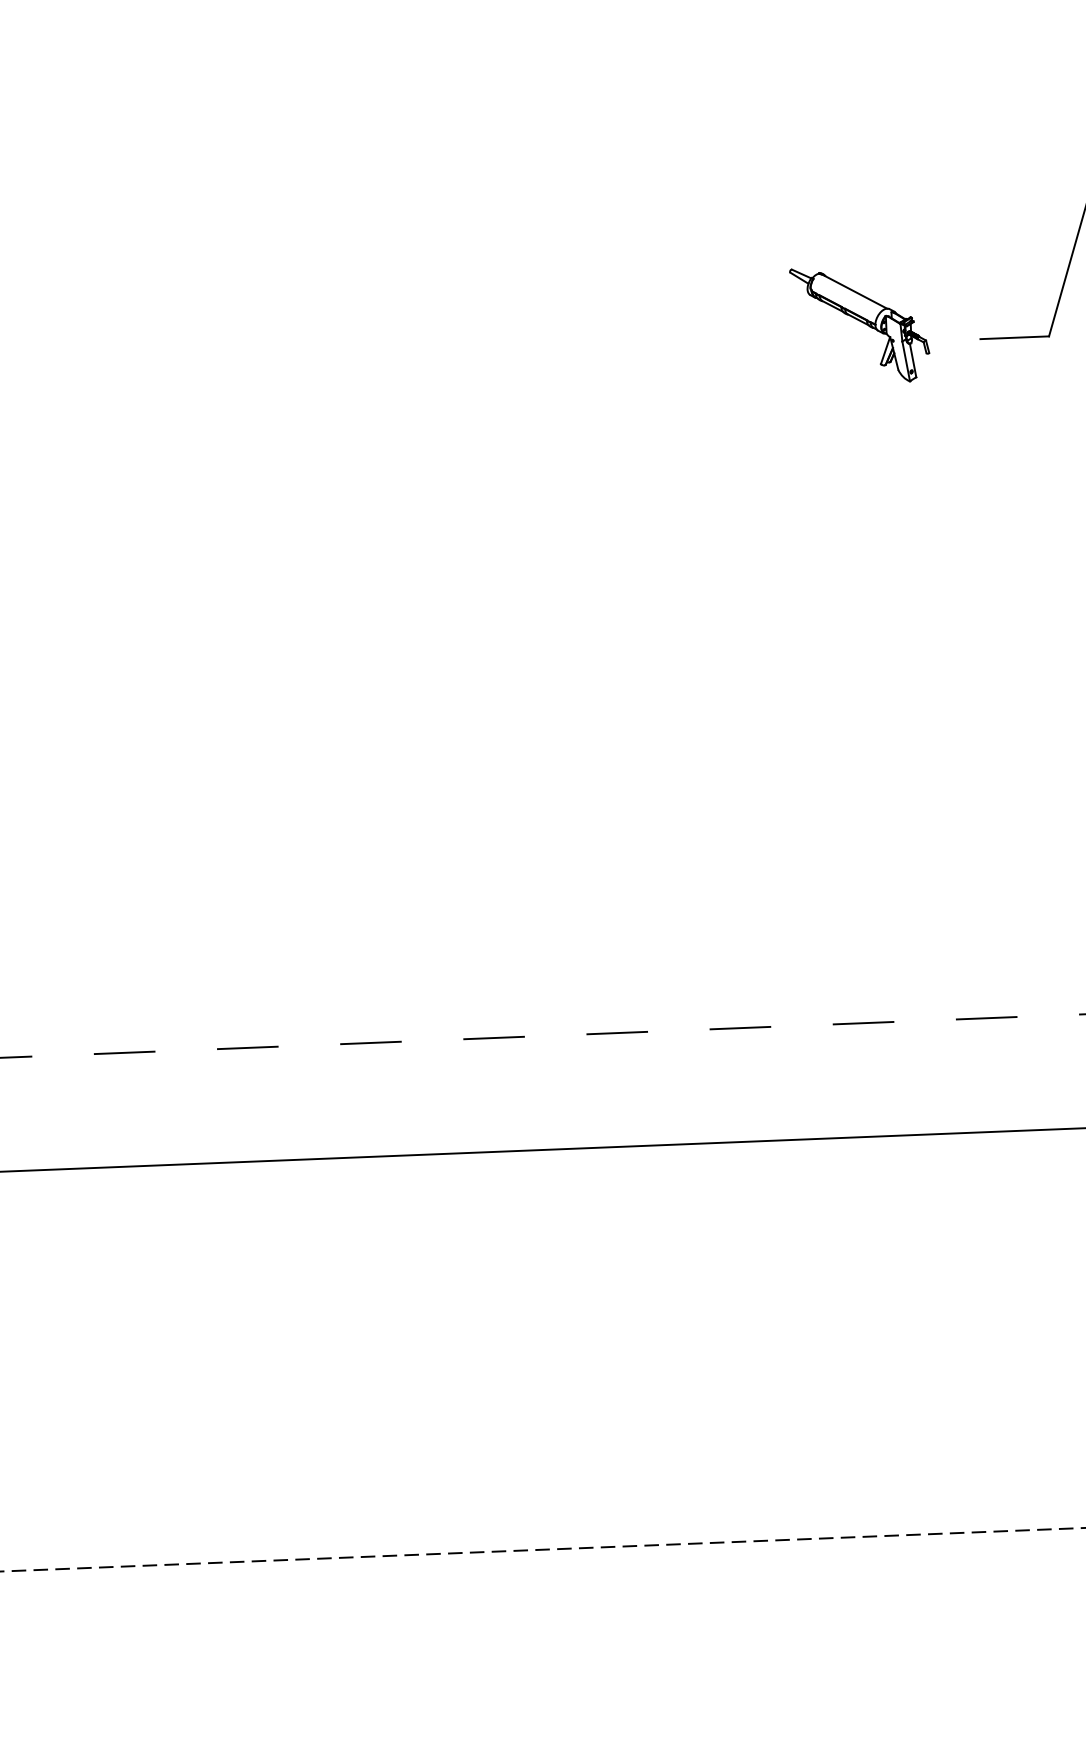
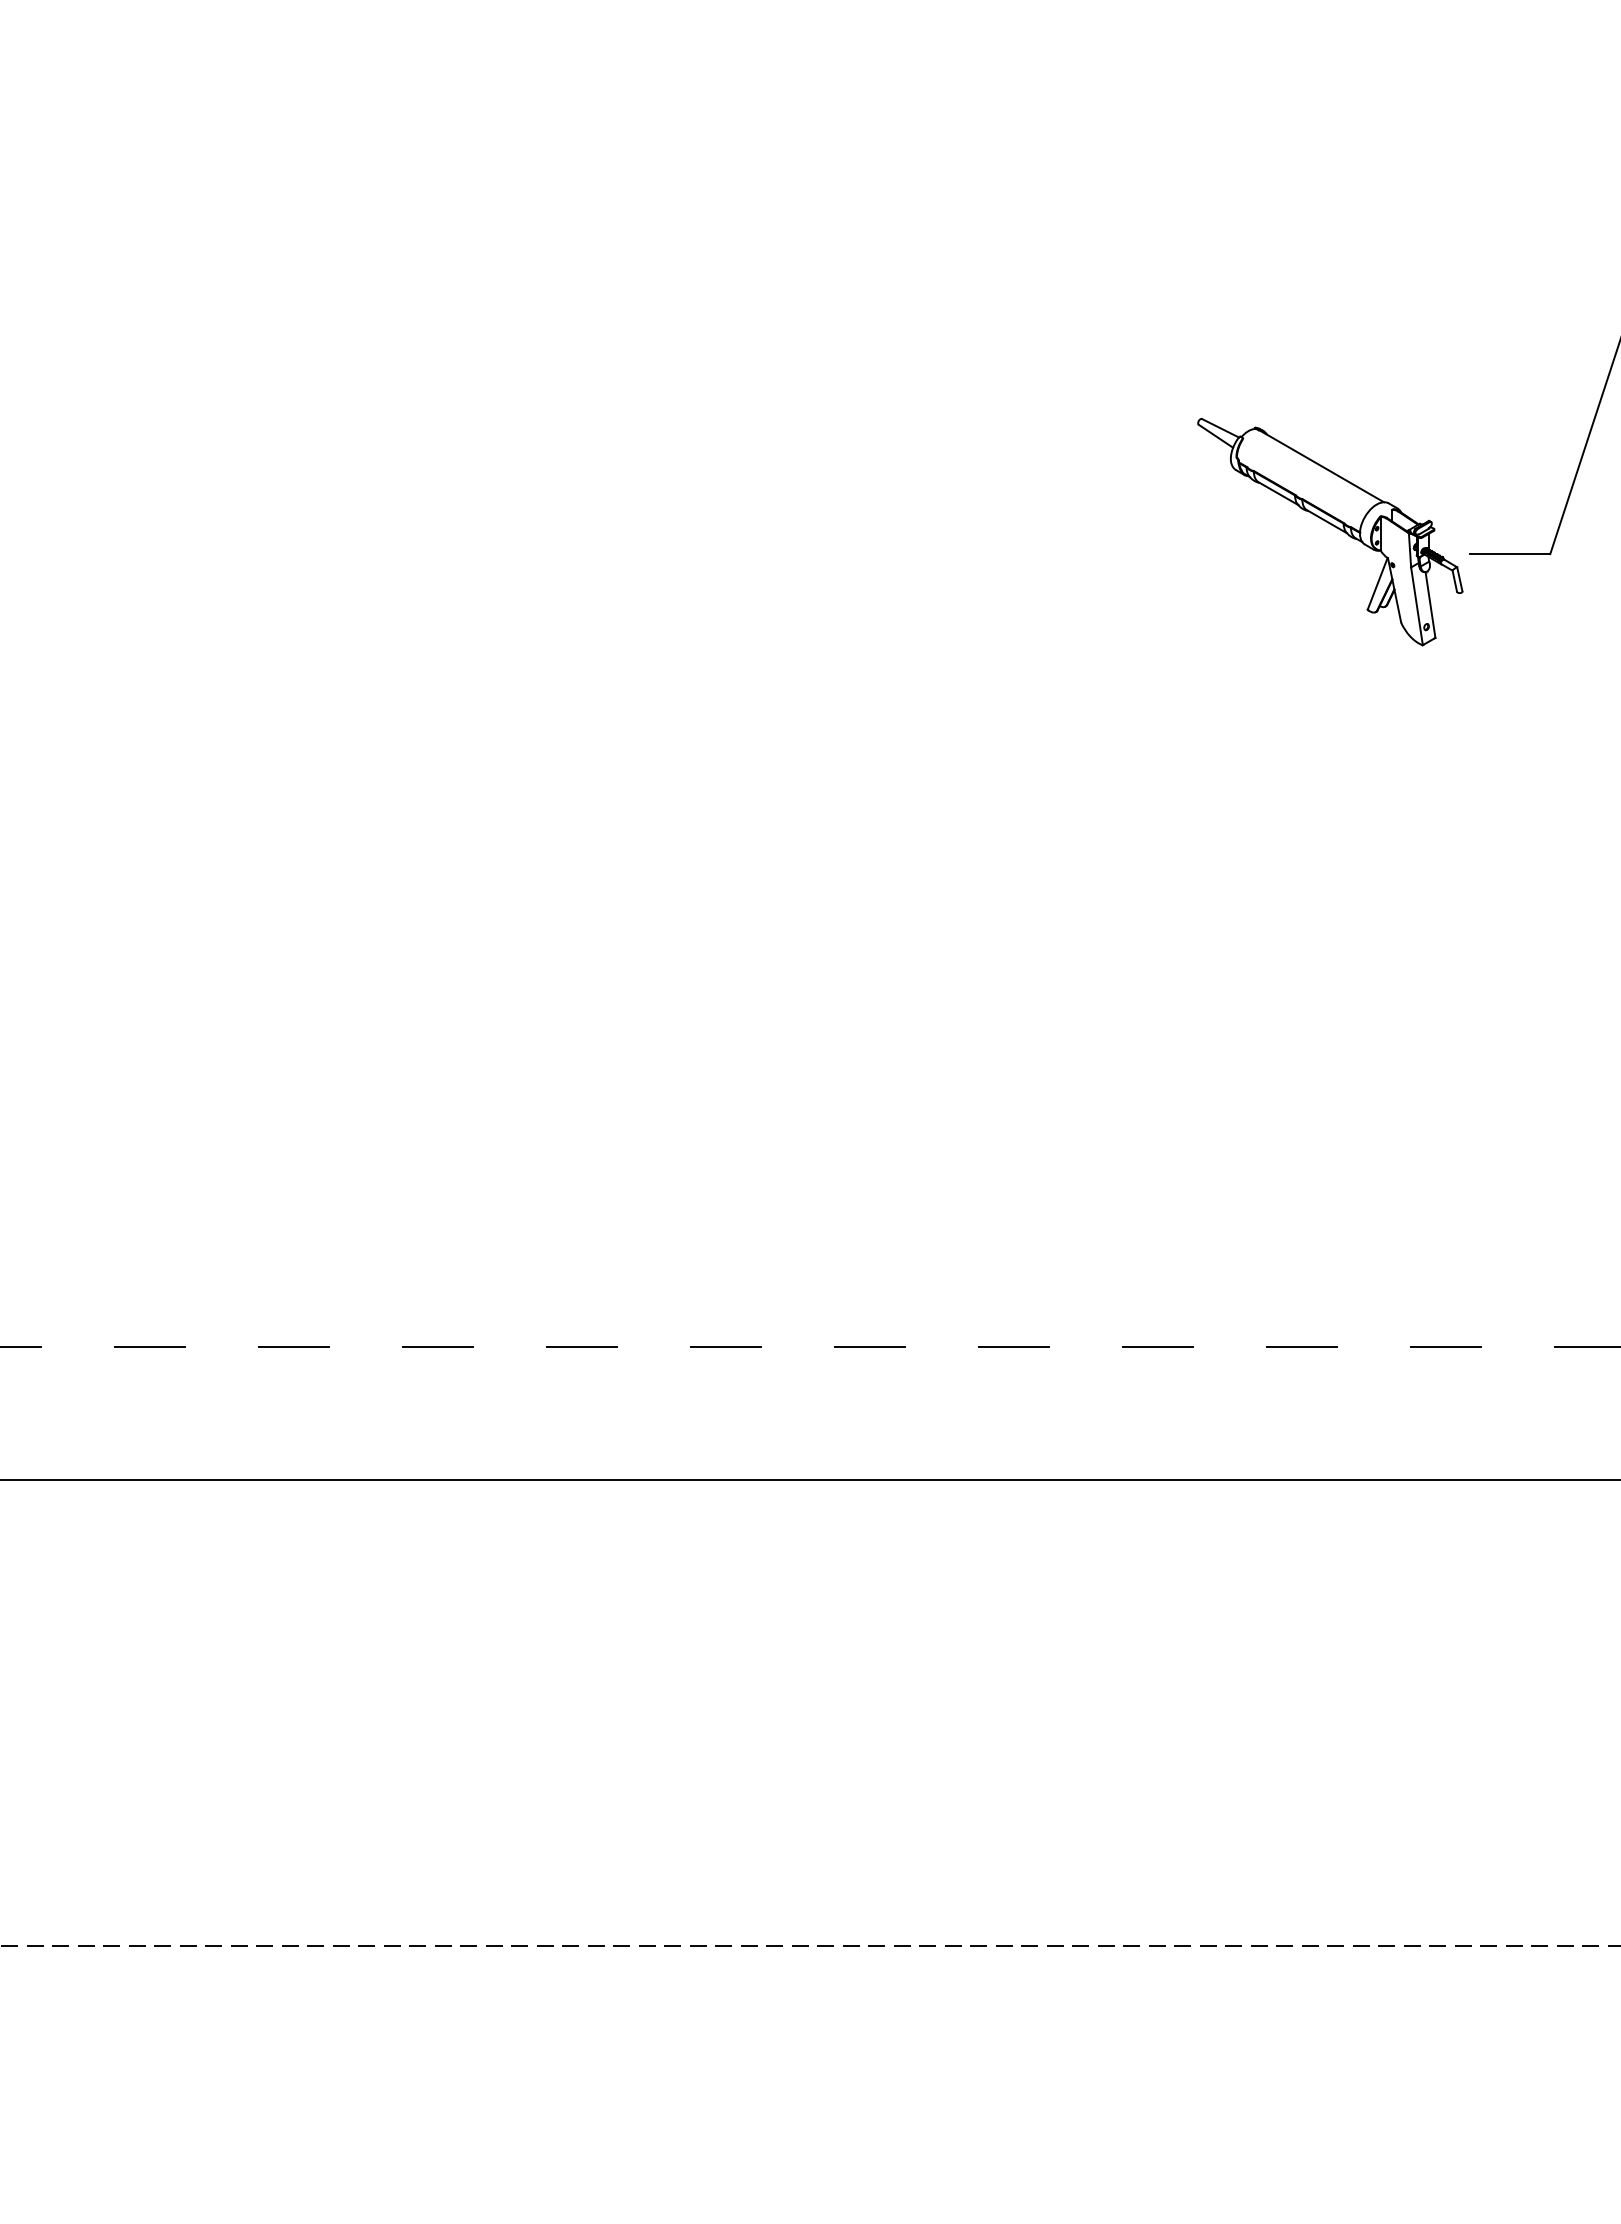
part: (860, 324) -> (1330, 531), size x1.67

